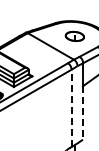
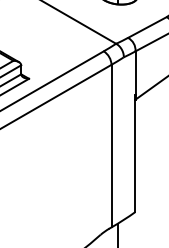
line: (71, 108) -> (111, 146), dashed -> solid
line: (82, 113) -> (134, 157), dashed -> solid

